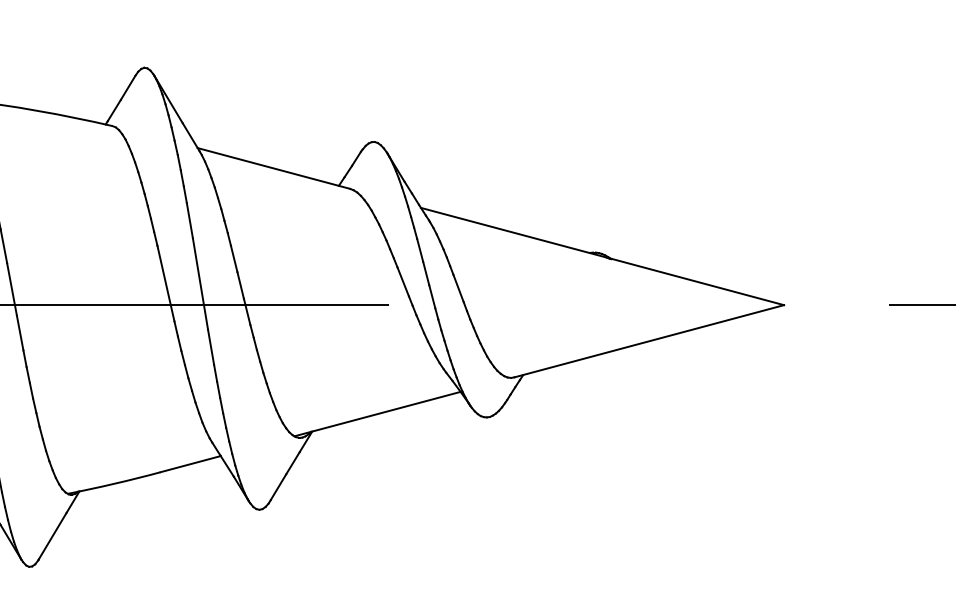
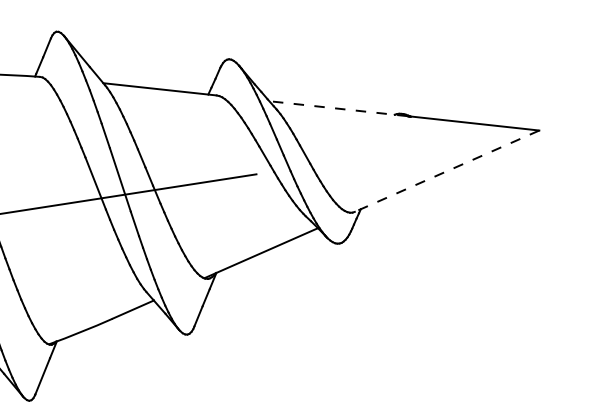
line: (513, 232) -> (338, 108), solid -> dashed
line: (649, 341) -> (447, 171), solid -> dashed

